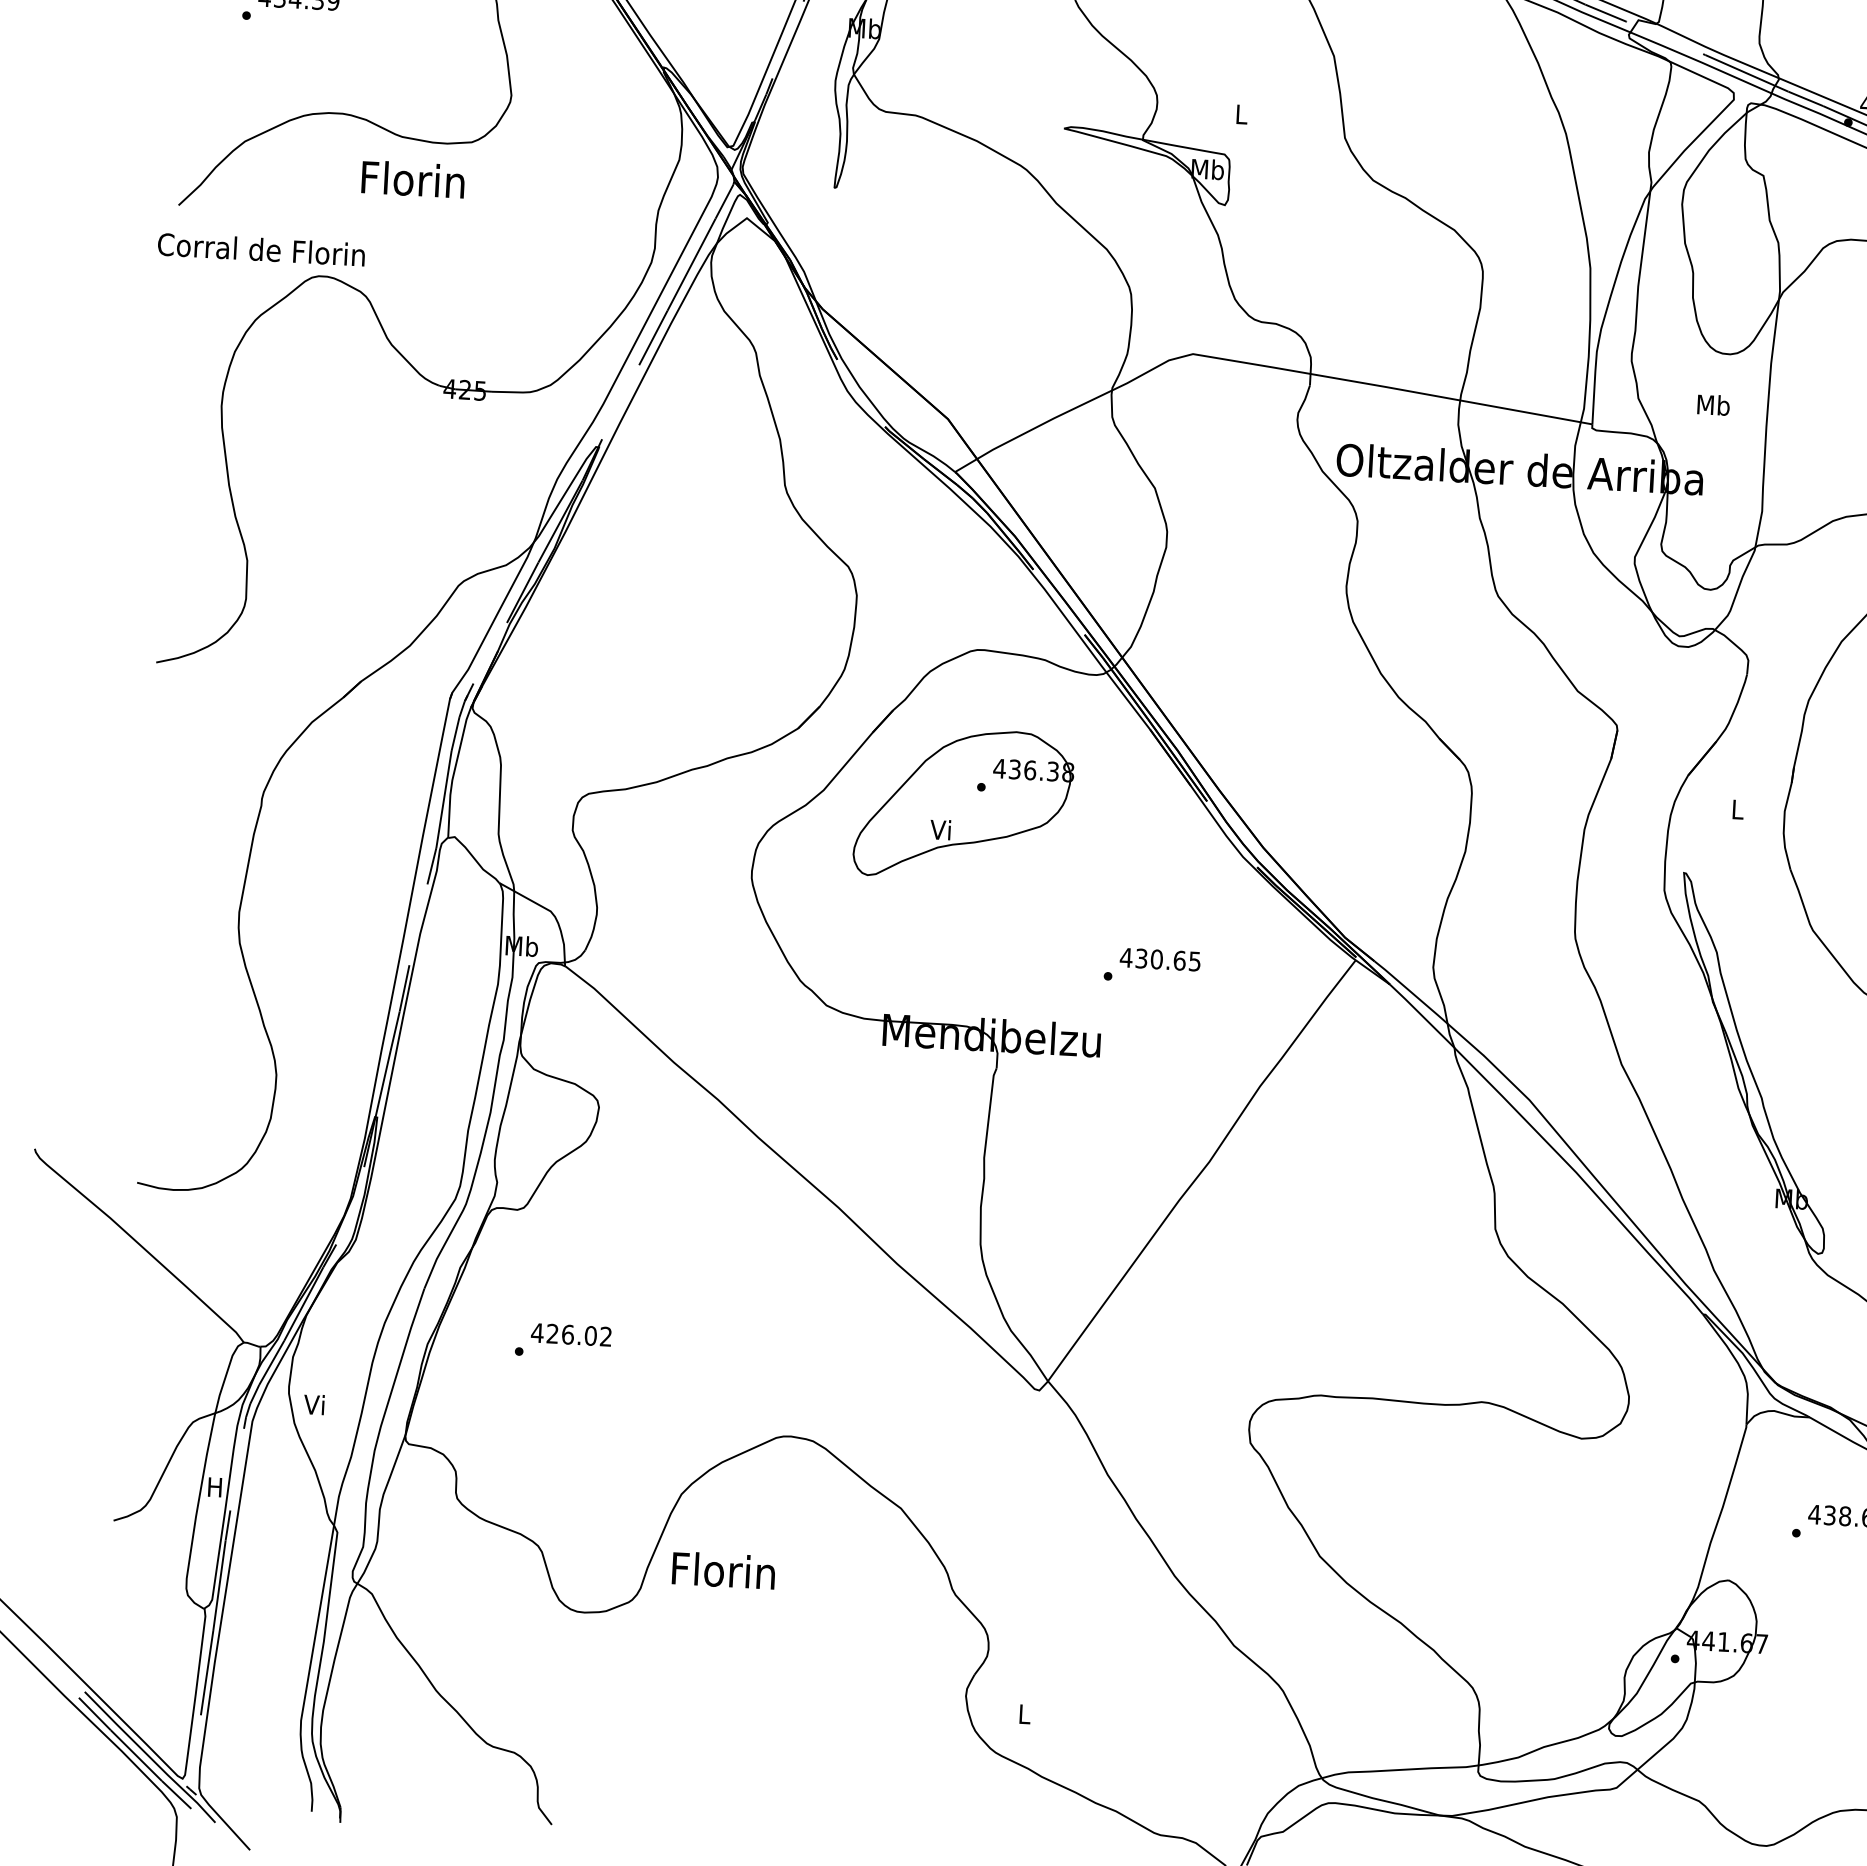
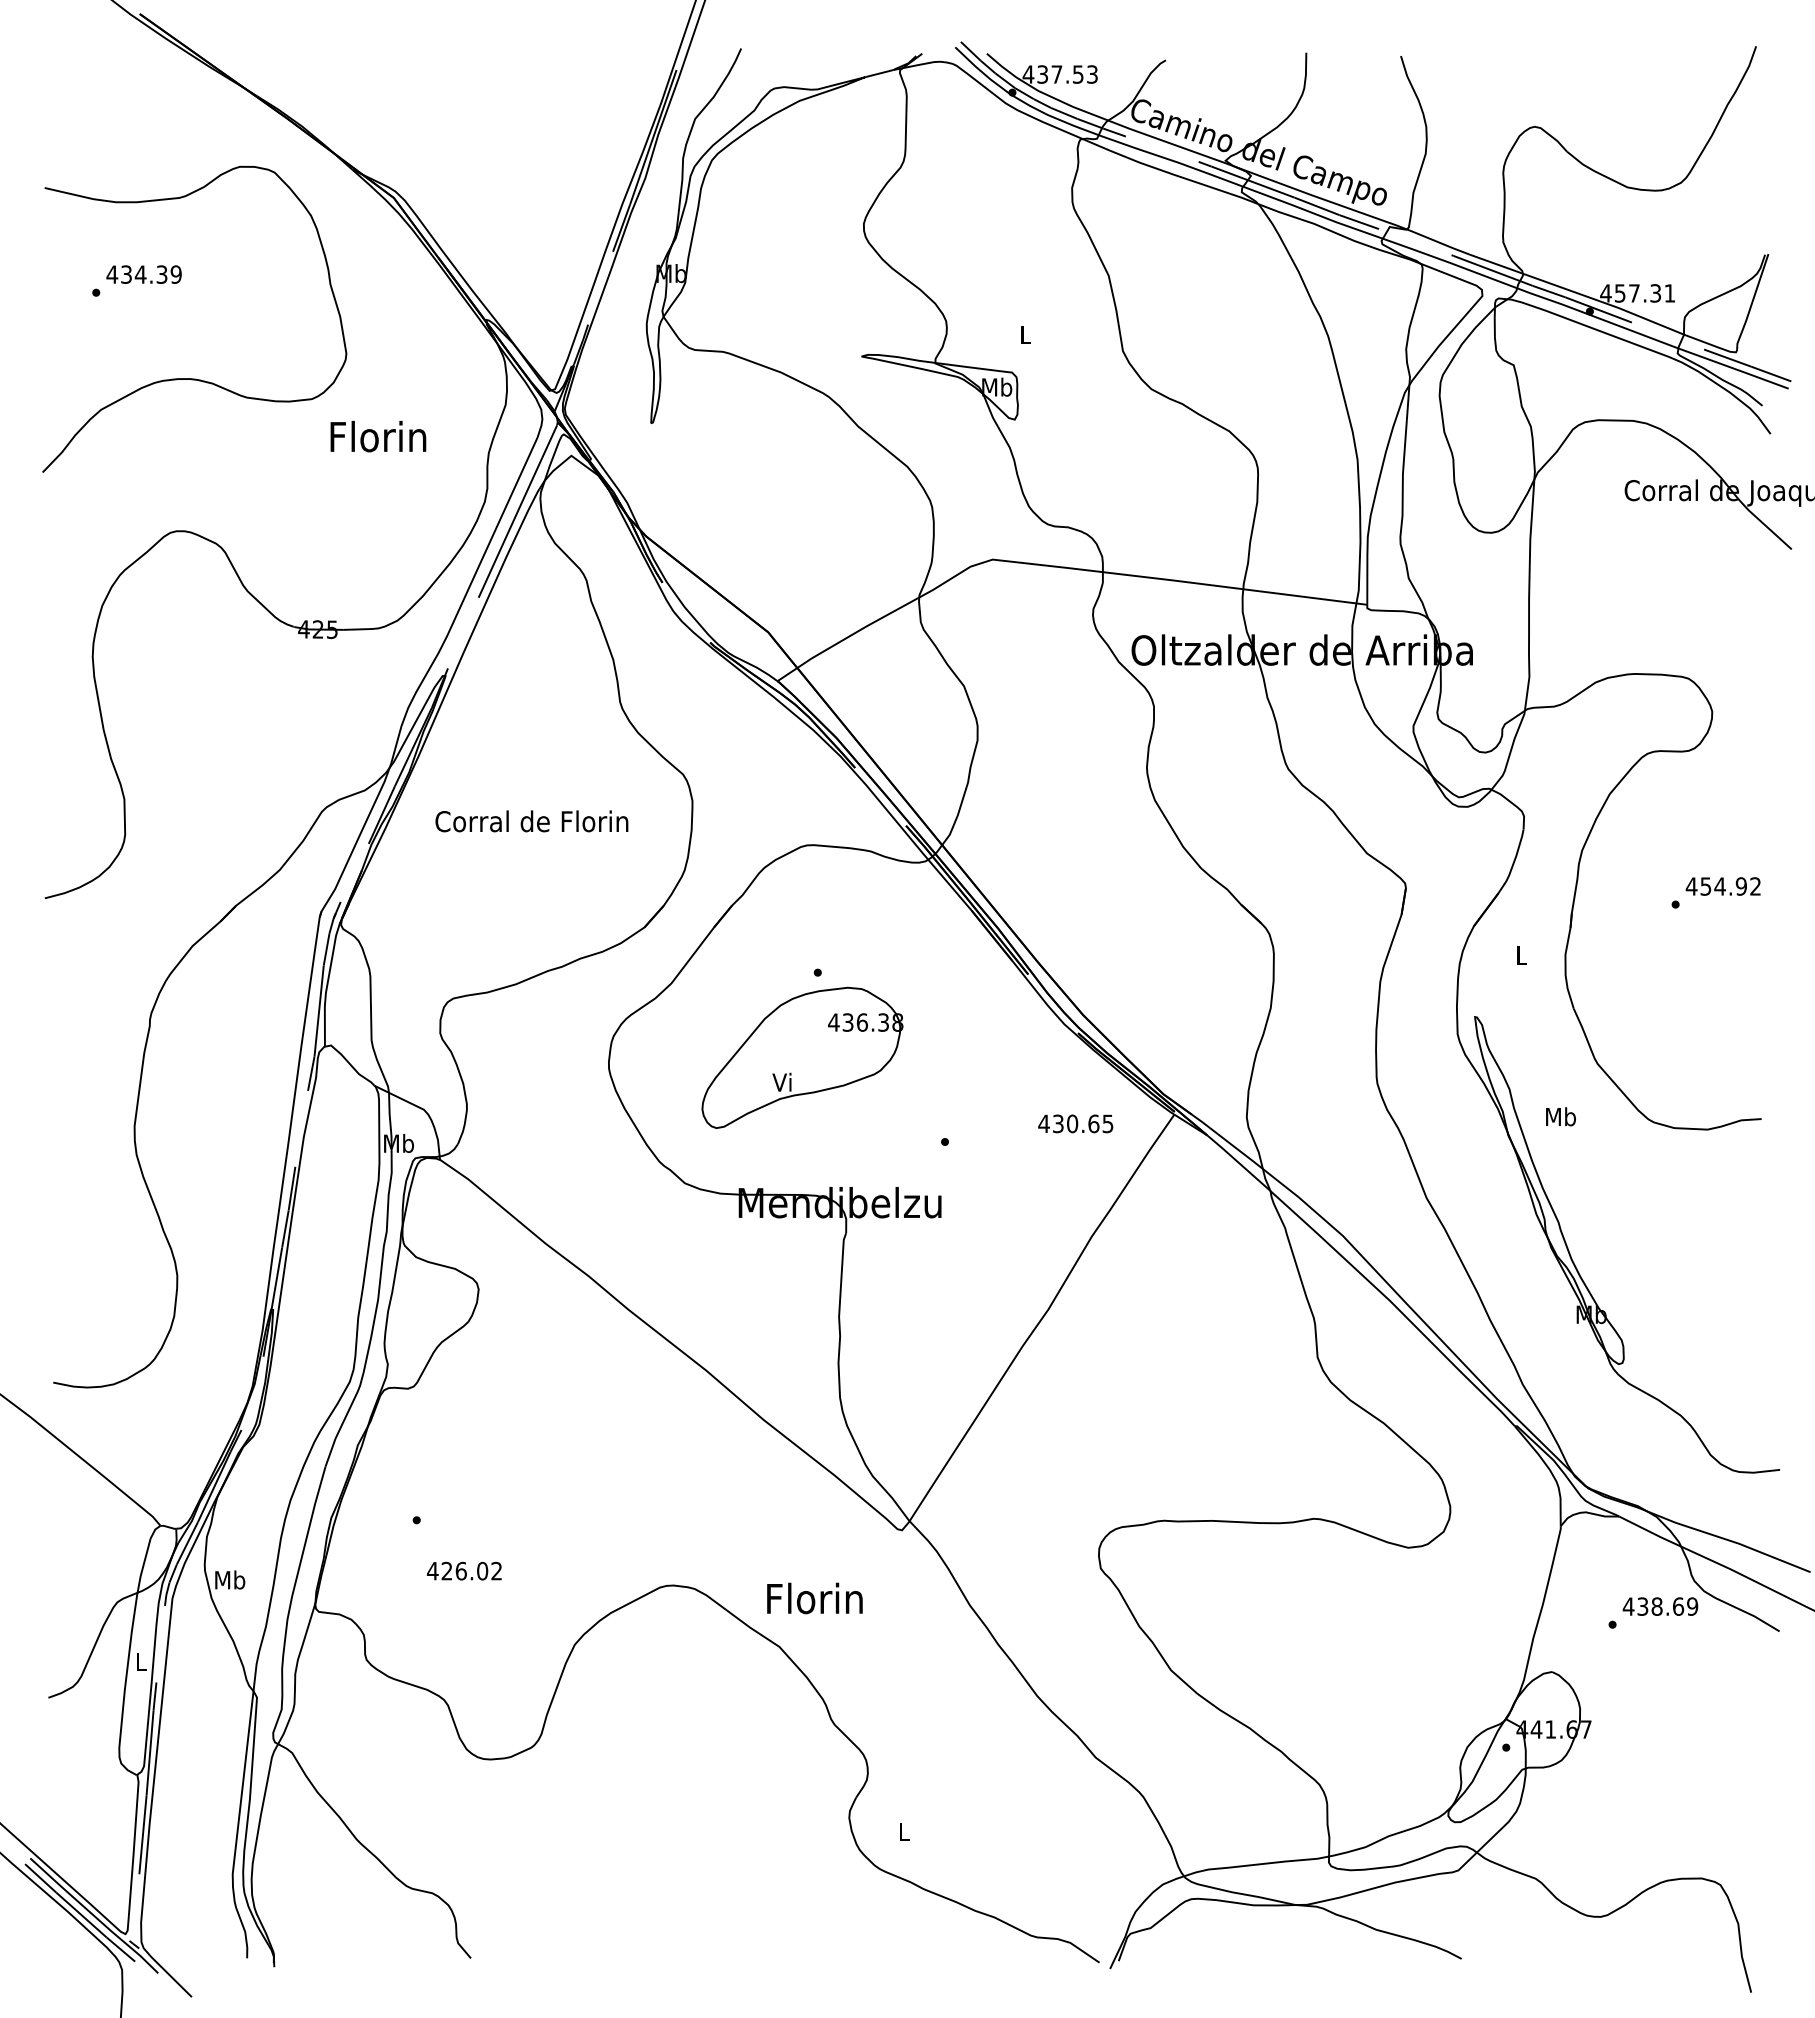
text: (413, 179) -> (378, 436), moved
text: (261, 249) -> (531, 821), moved
text: (1713, 404) -> (1560, 1116), moved
part: (963, 804) -> (802, 1057), moved
text: (1160, 959) -> (1075, 1123), moved
text: (571, 1334) -> (464, 1570), moved
text: (315, 1404) -> (230, 1579), Vi -> Mb
text: (214, 1487) -> (140, 1661), H -> L
text: (723, 1570) -> (814, 1598), moved

